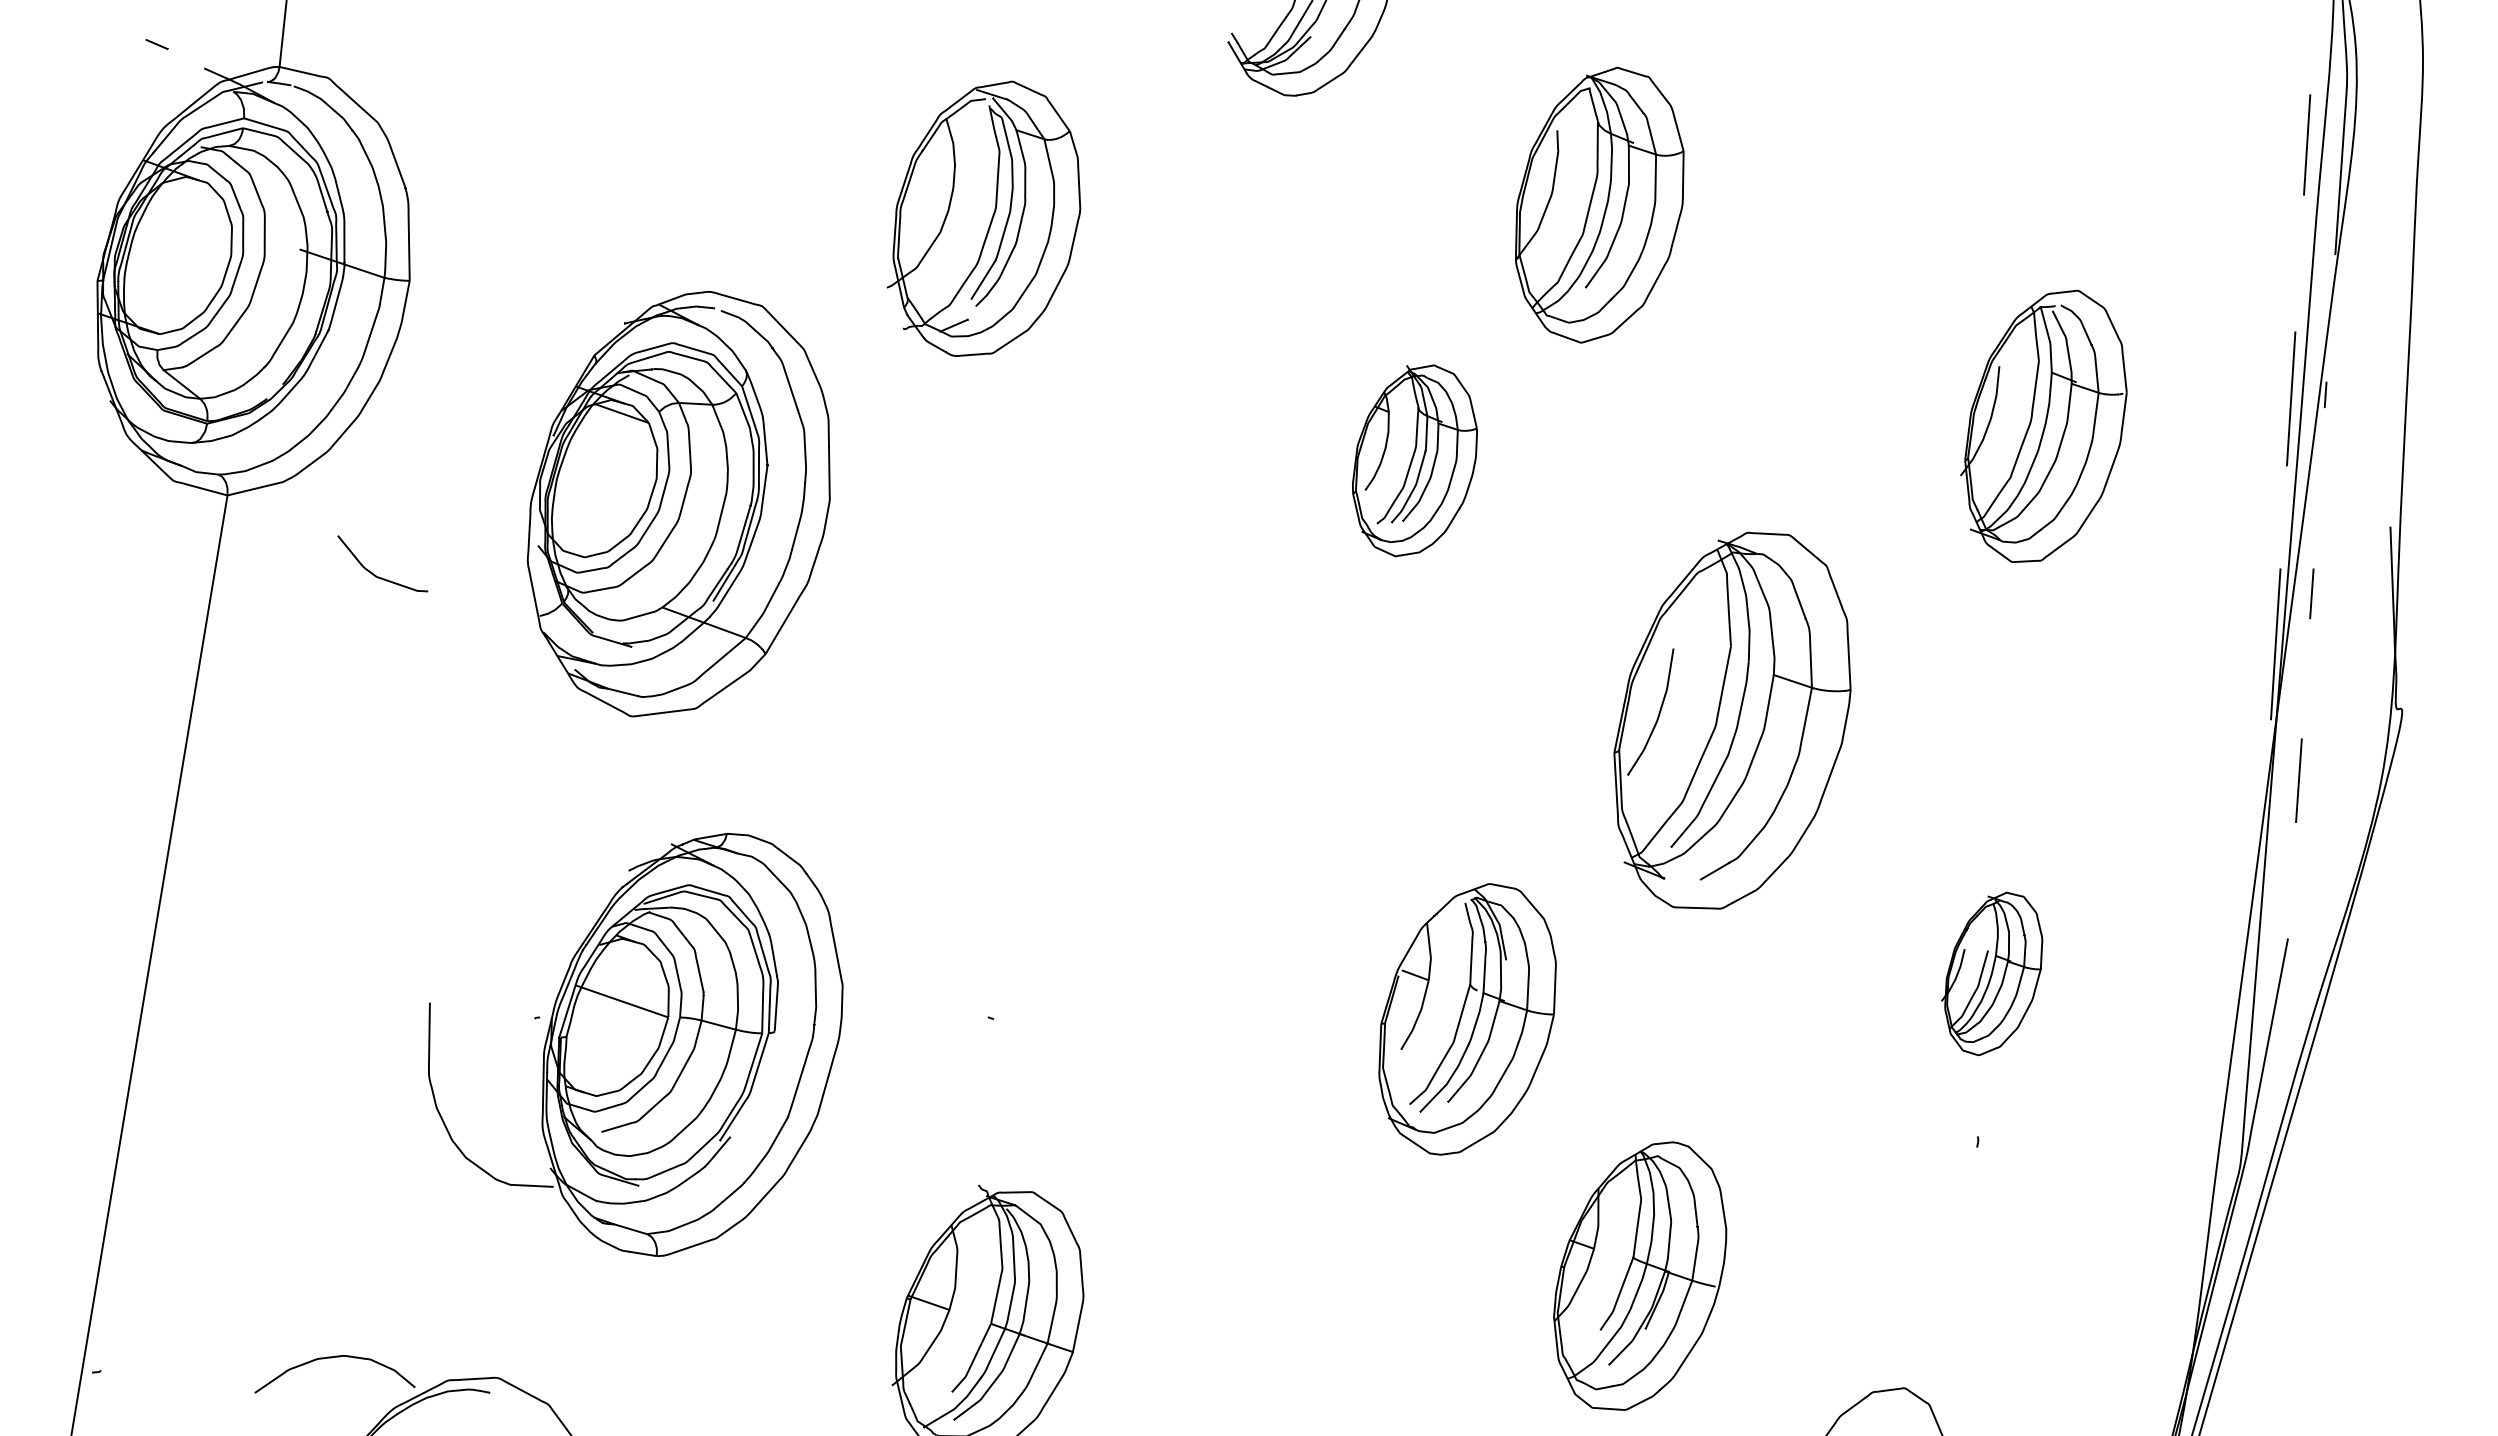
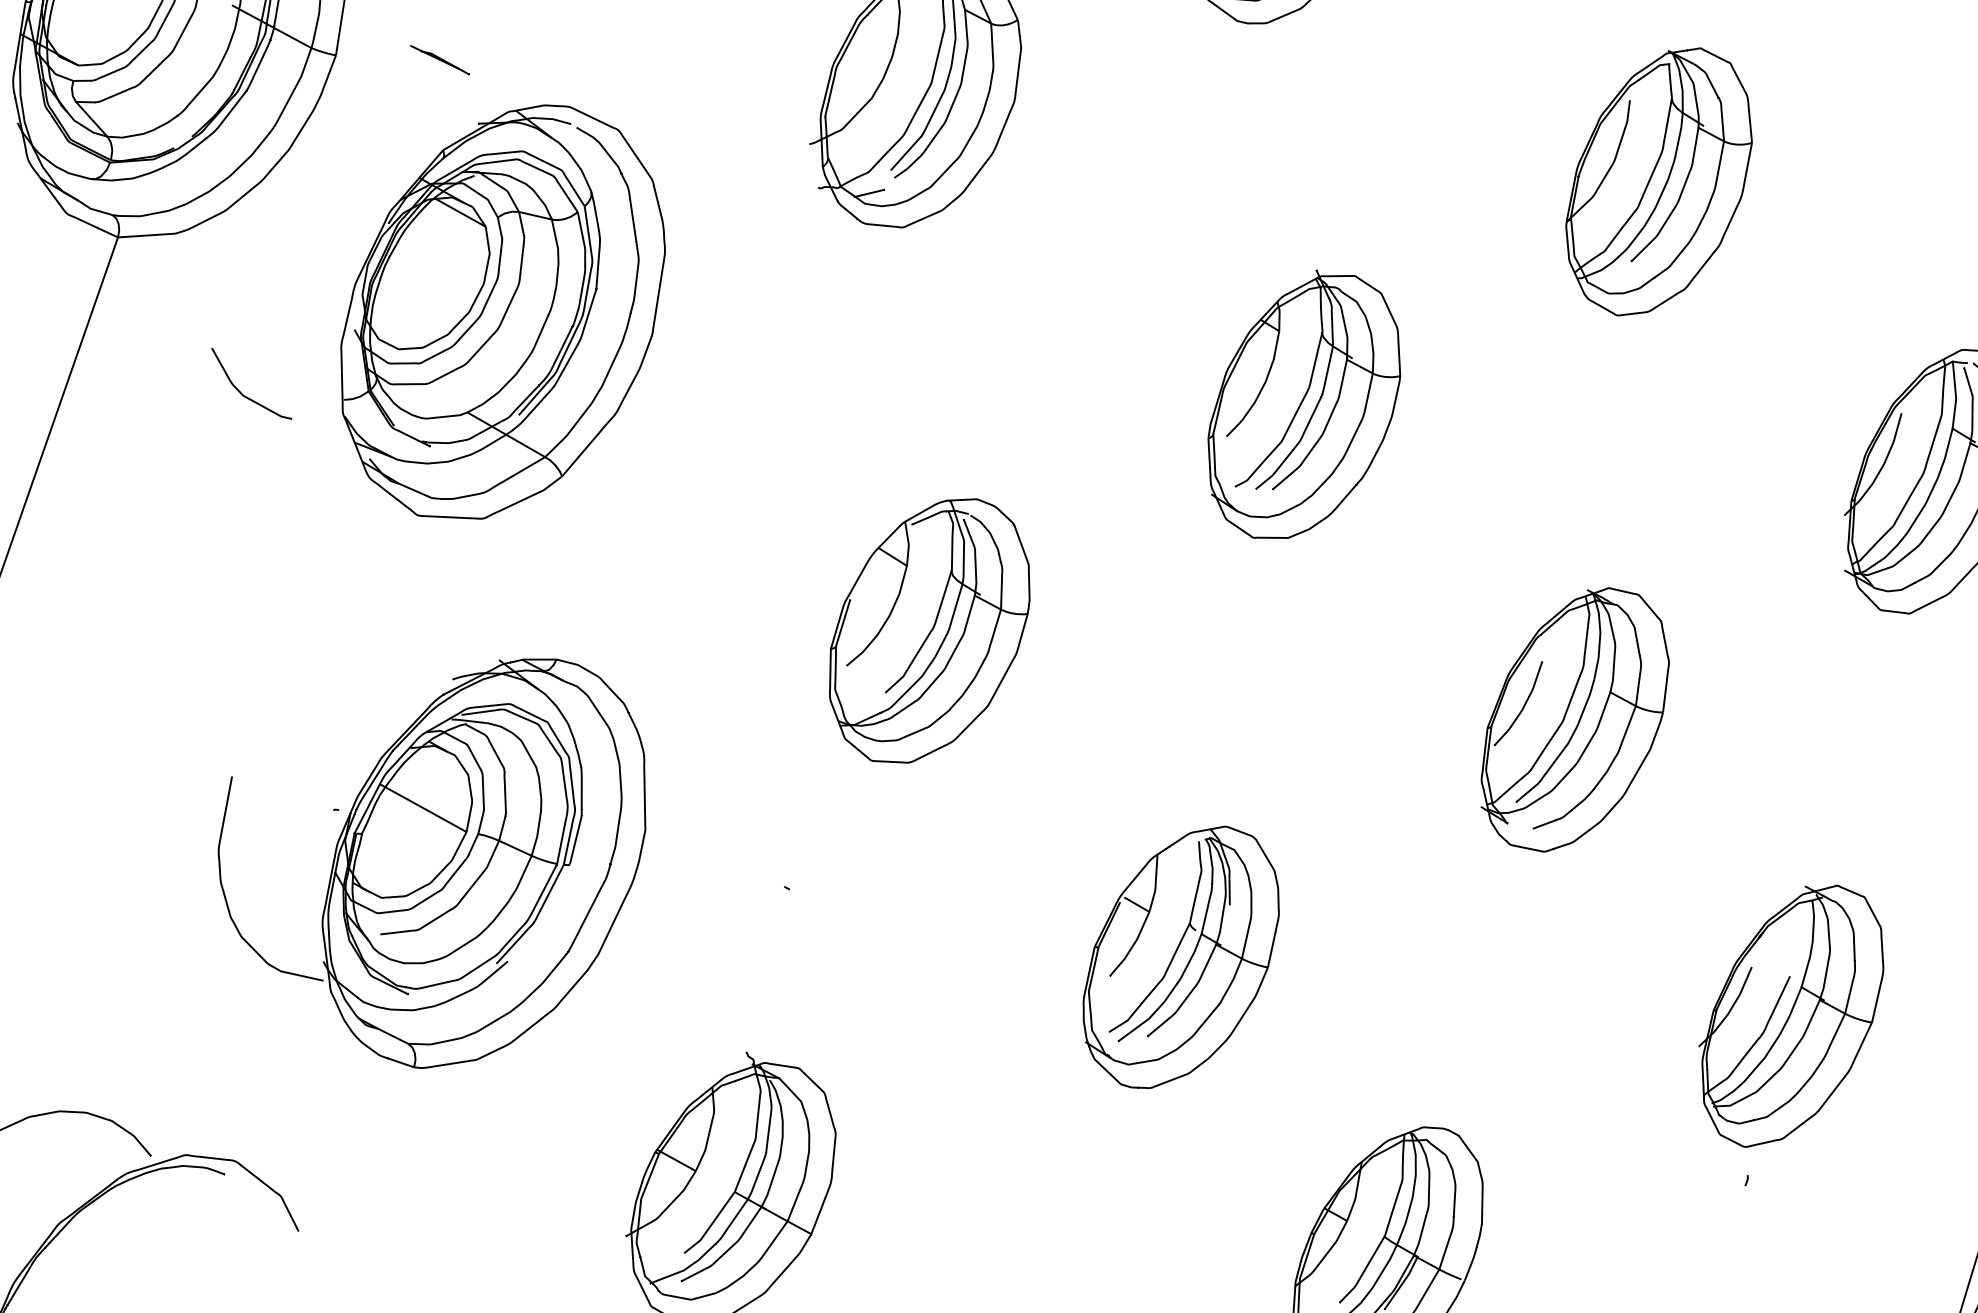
part: (1599, 204) -> (1659, 181), moved
part: (511, 267) -> (439, 59), added
part: (1414, 460) -> (1303, 406), size x1.43
part: (678, 504) -> (501, 312), moved
curve: (375, 574) -> (242, 393), moved
part: (1732, 720) -> (1575, 719), size x0.71
part: (1086, 742) -> (929, 630), added
part: (1991, 973) -> (1789, 1015), size x1.67
part: (1467, 1019) -> (1181, 957), moved

